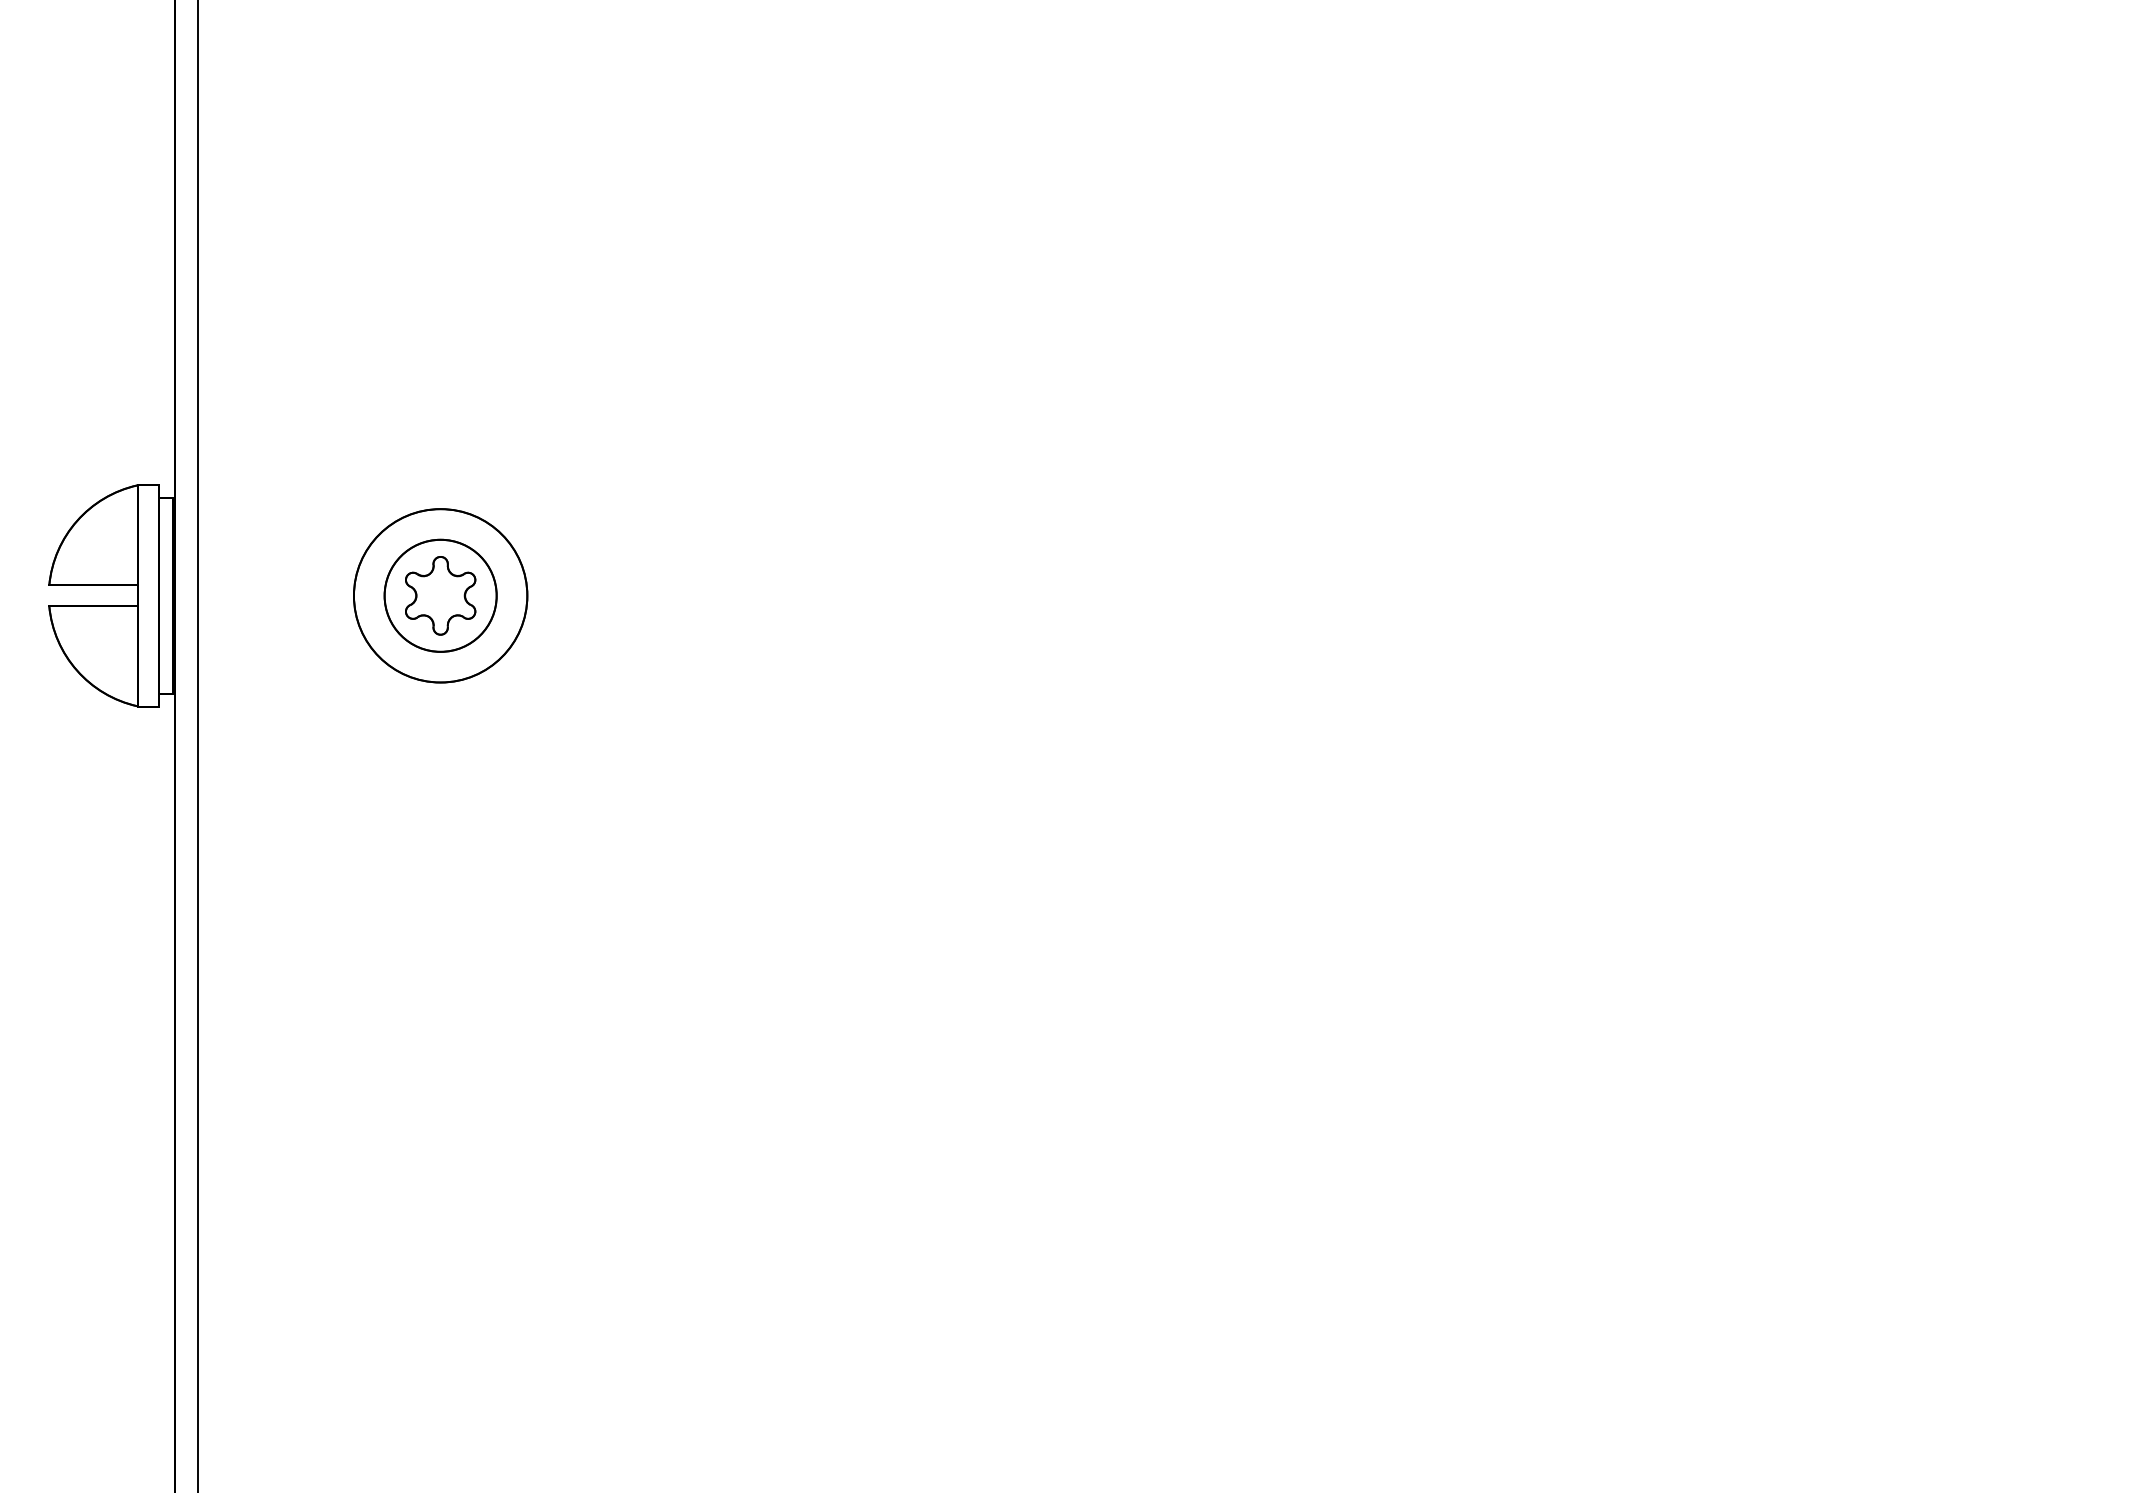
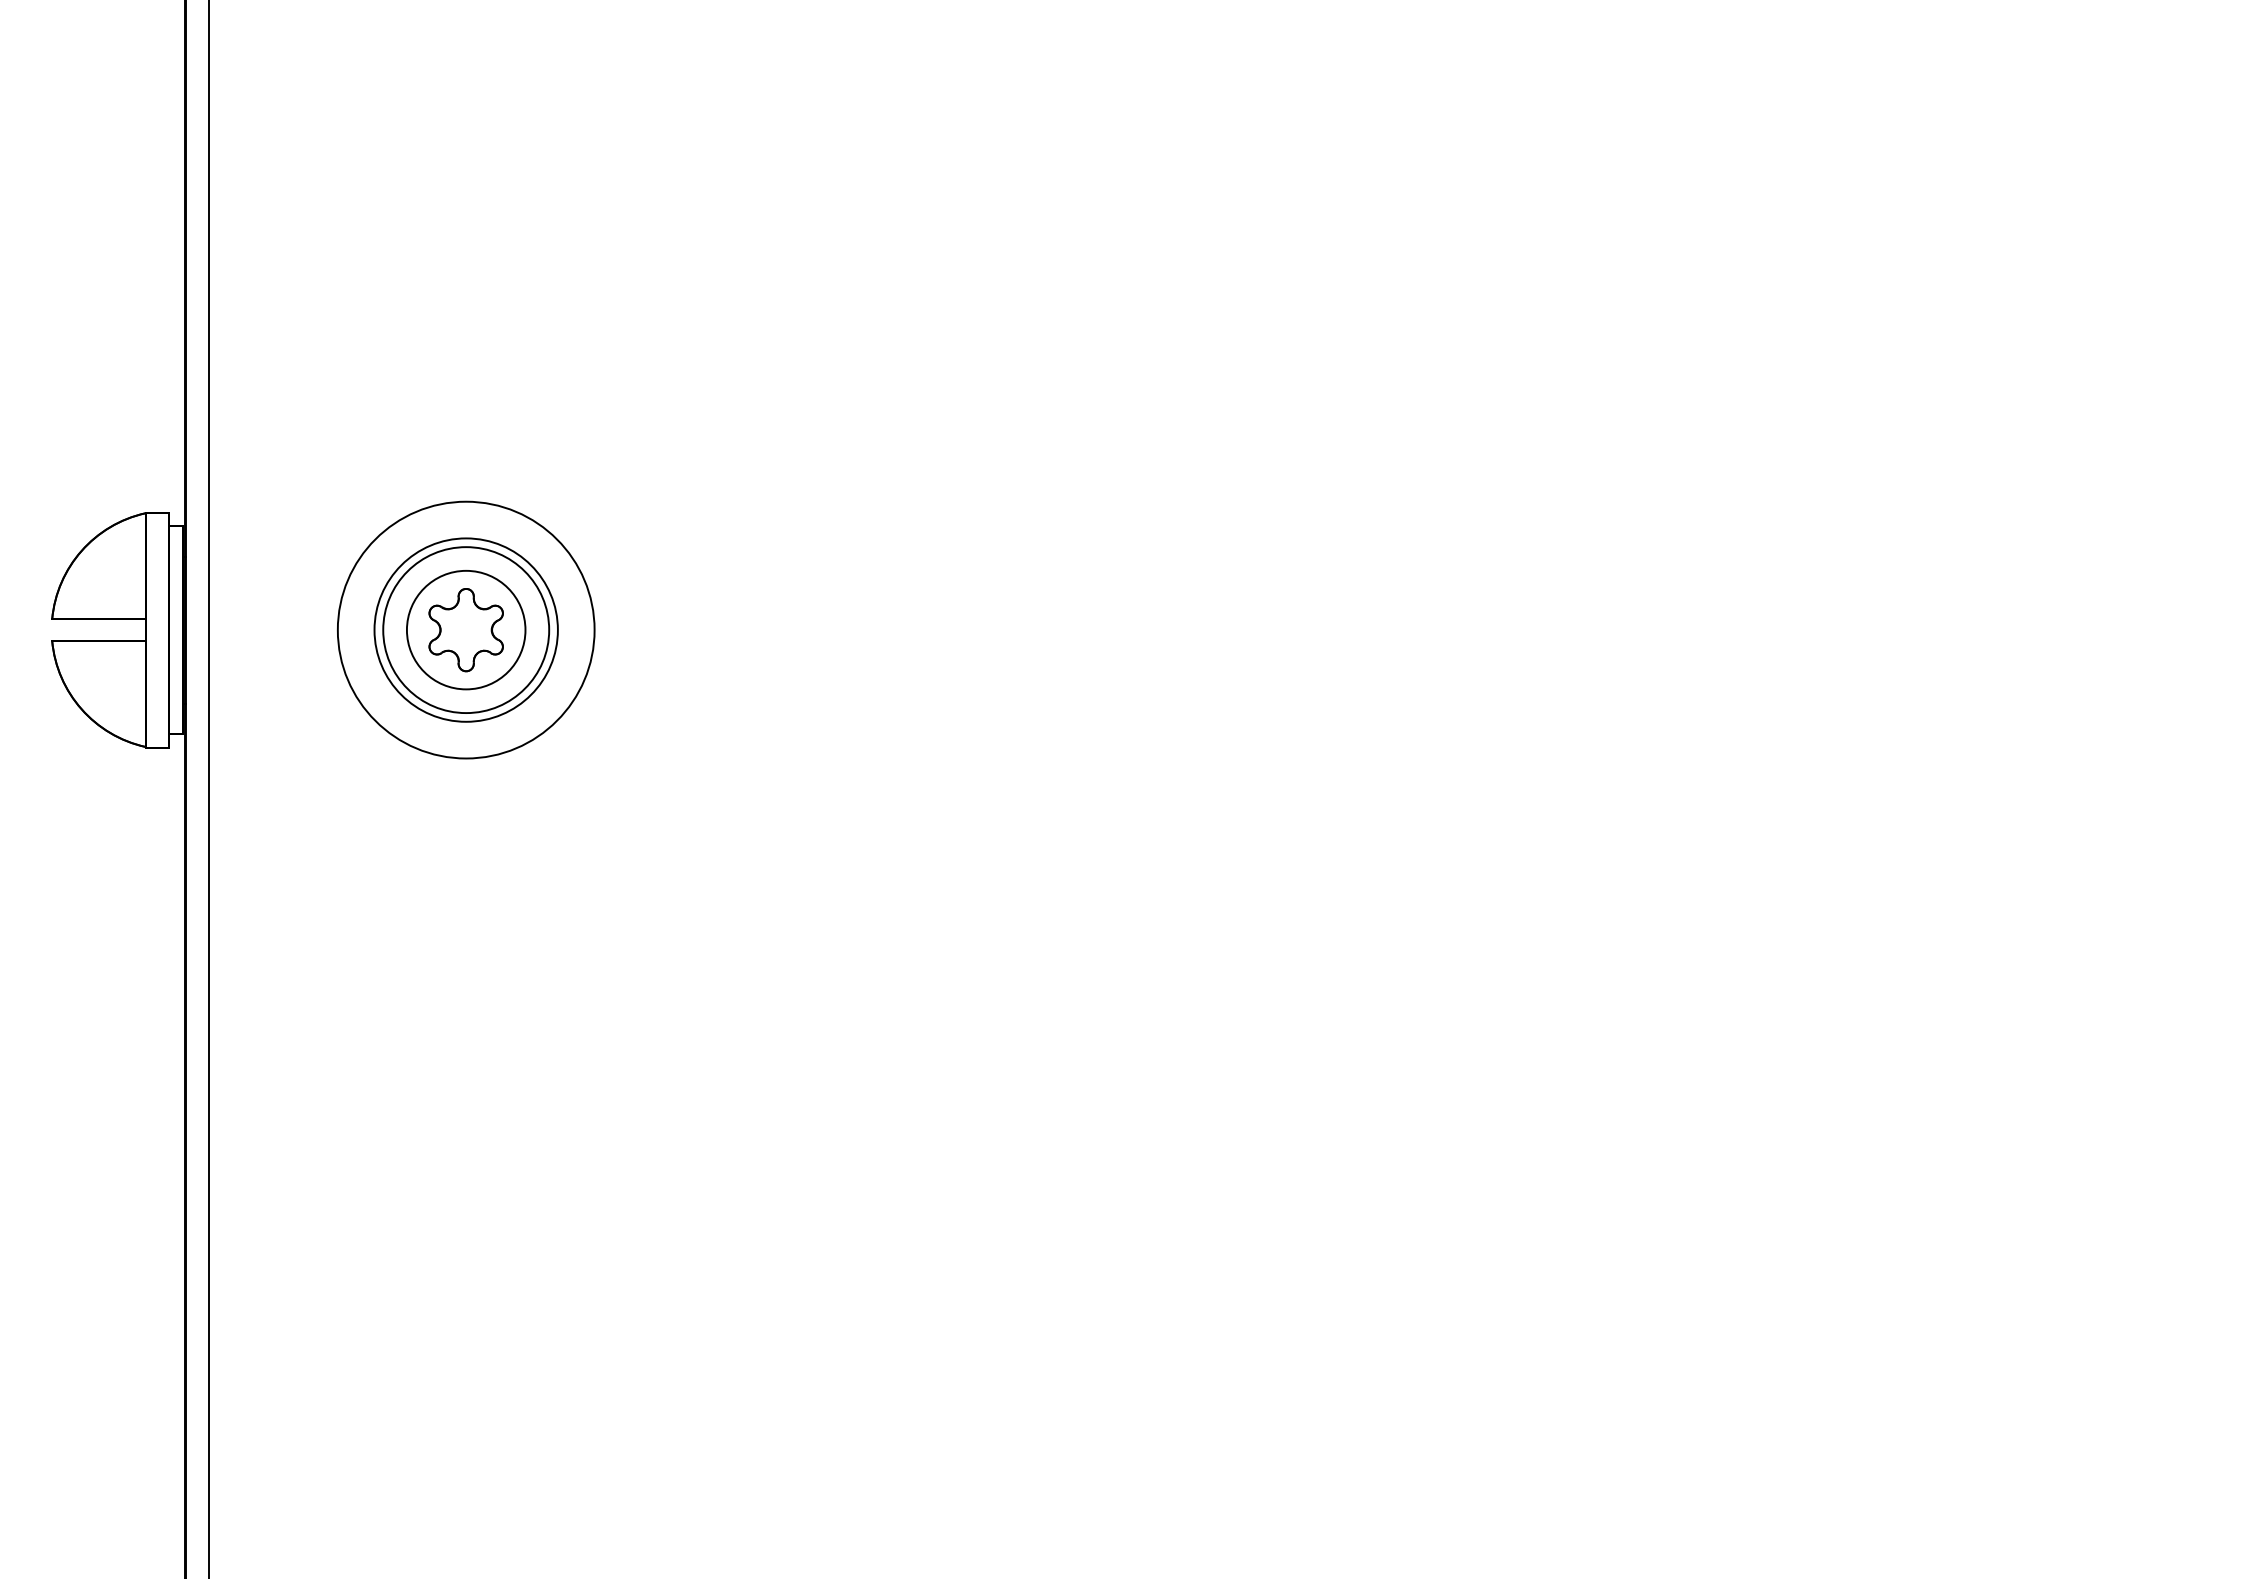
circle: (439, 595) -> (465, 629), size x1.4
circle: (439, 595) -> (465, 629), size x1.4

